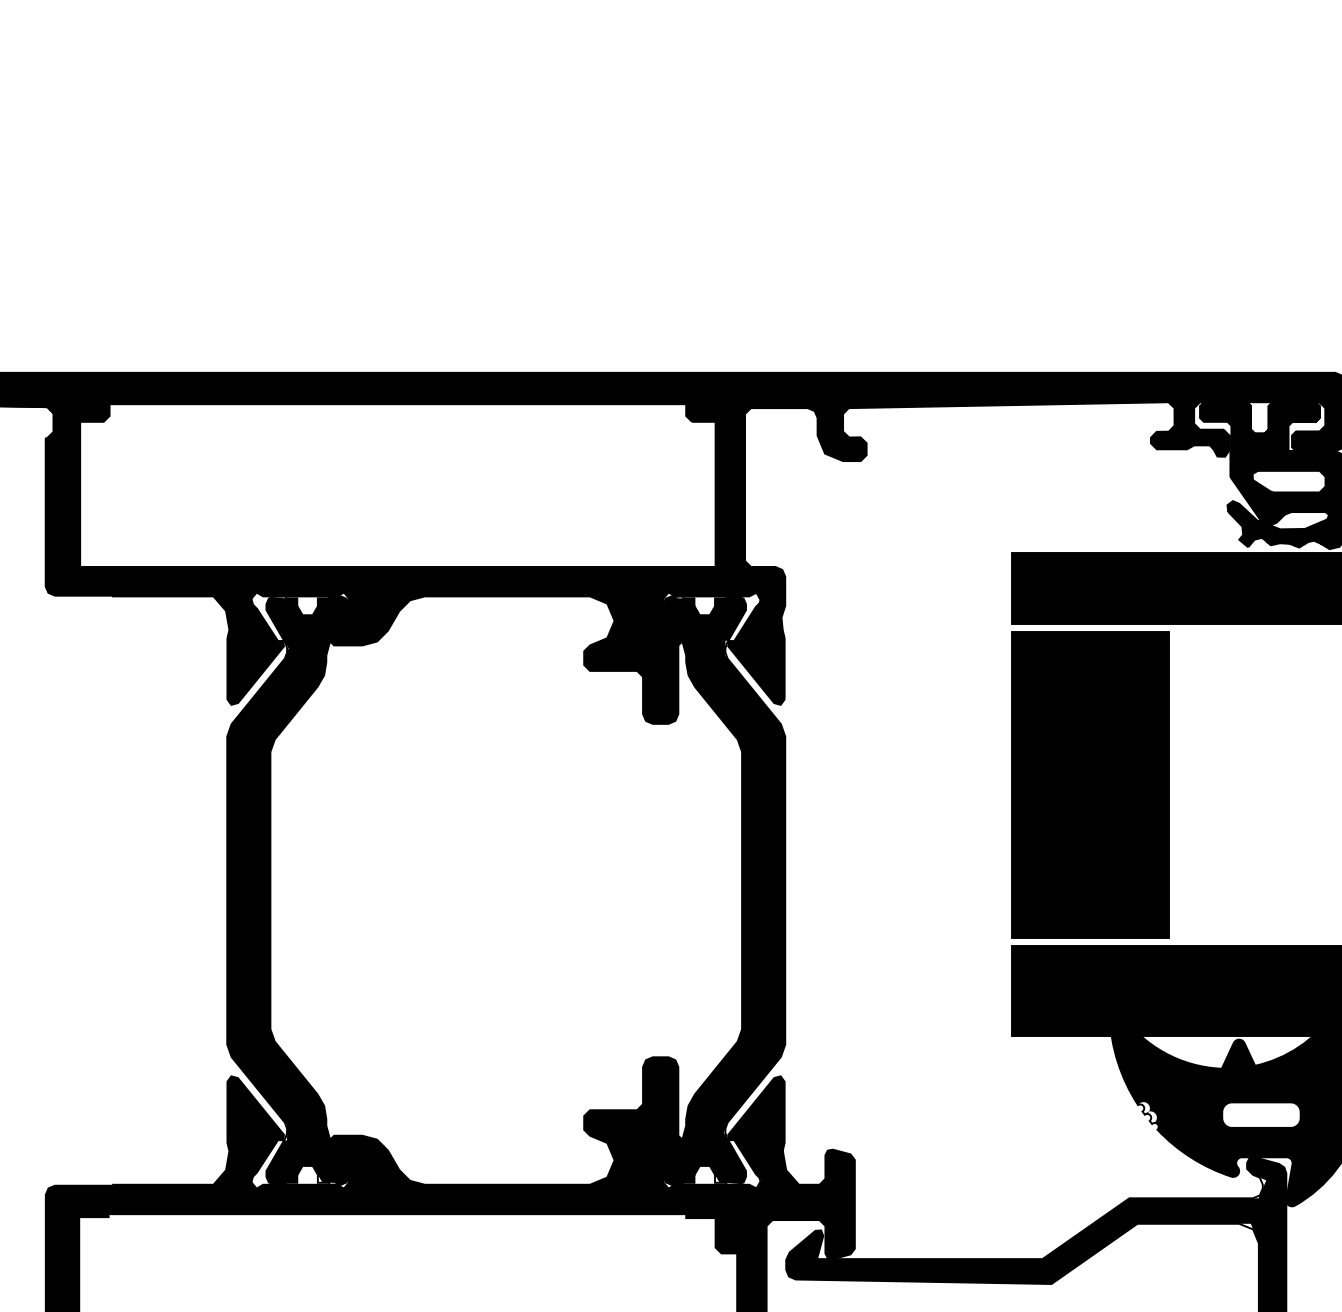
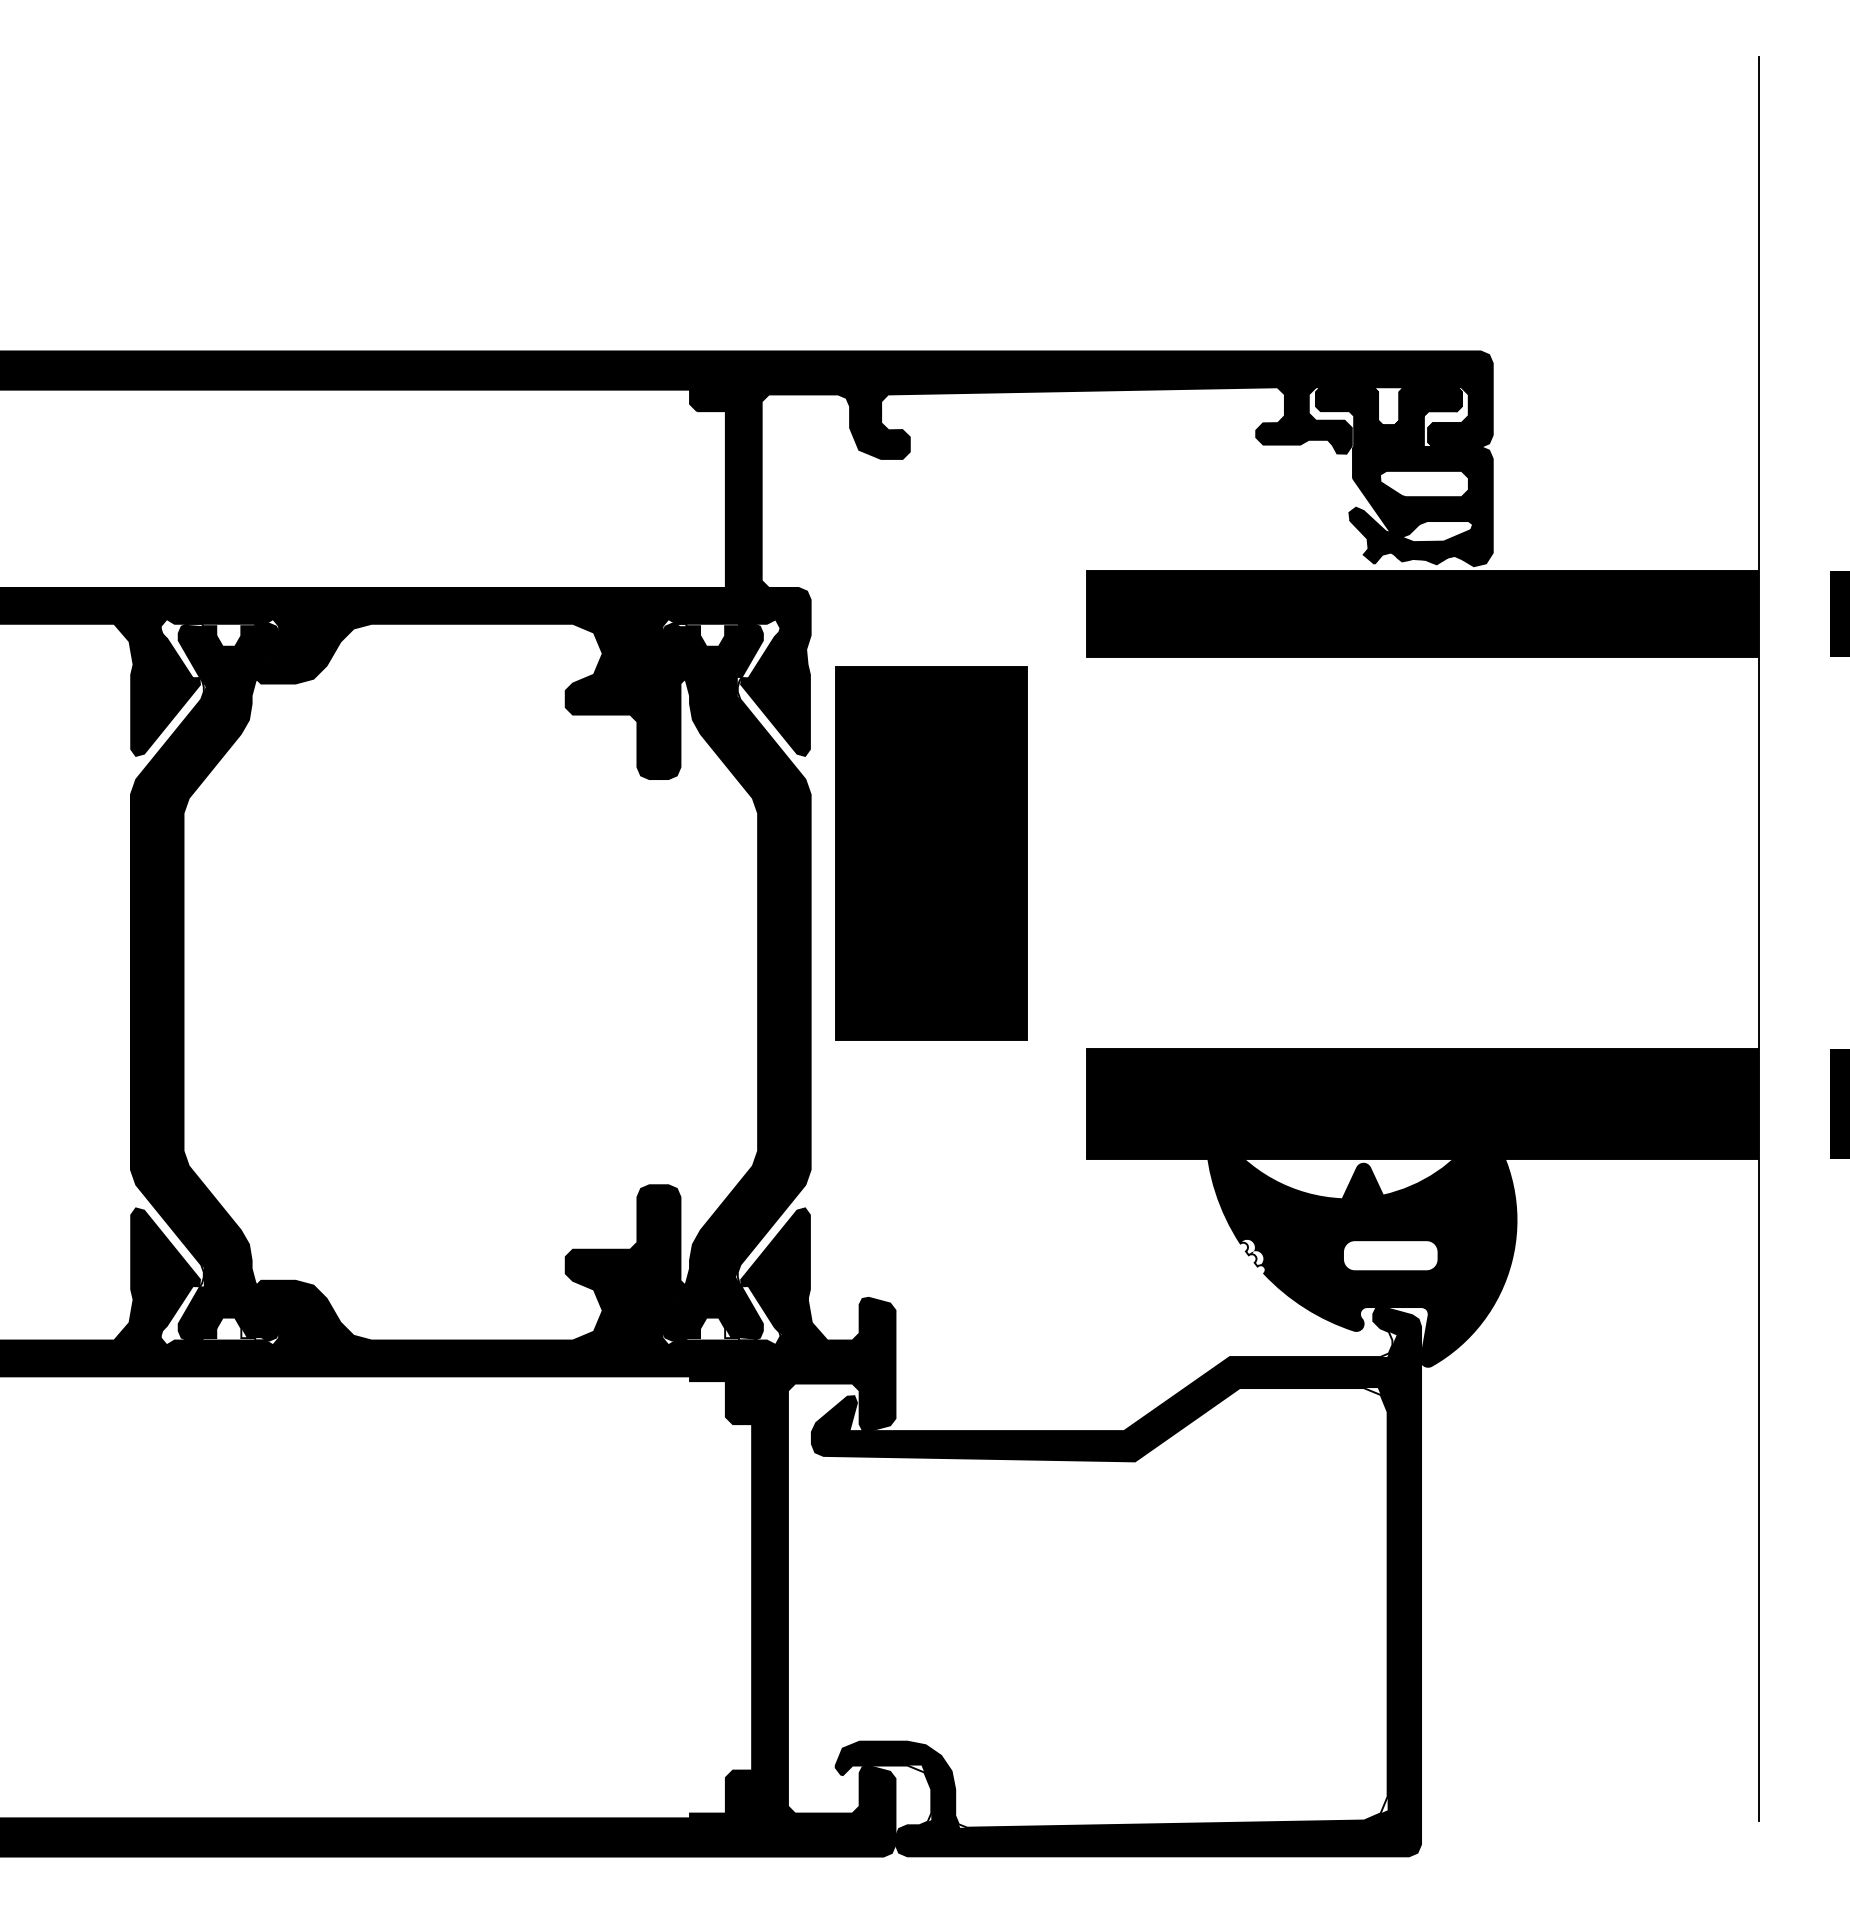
part: (1090, 784) -> (931, 853), moved

